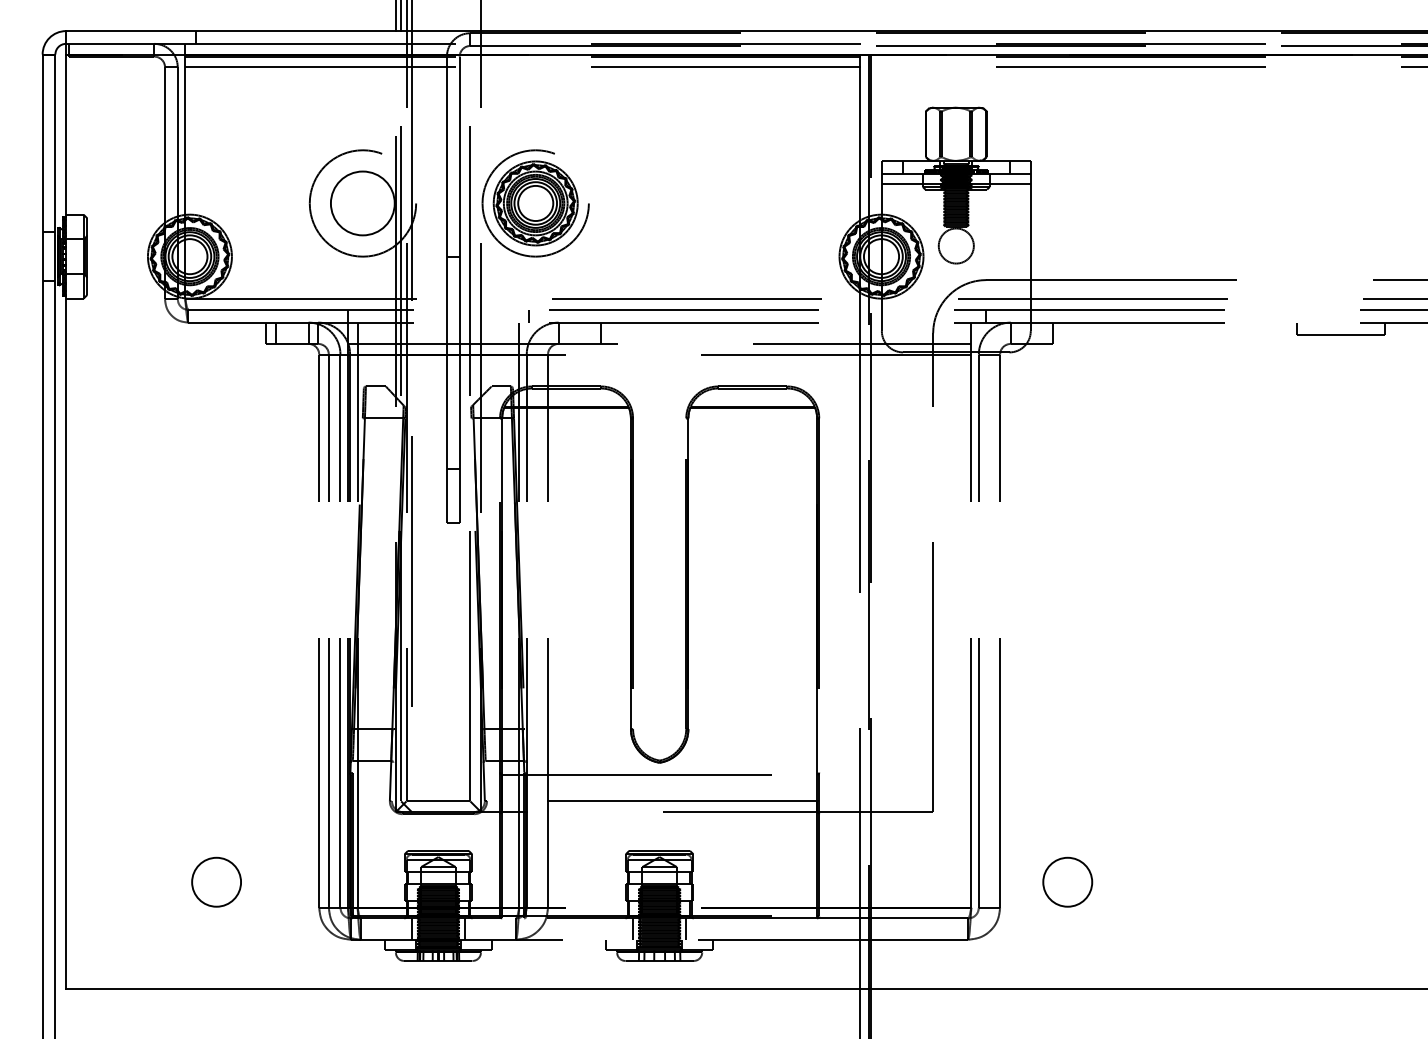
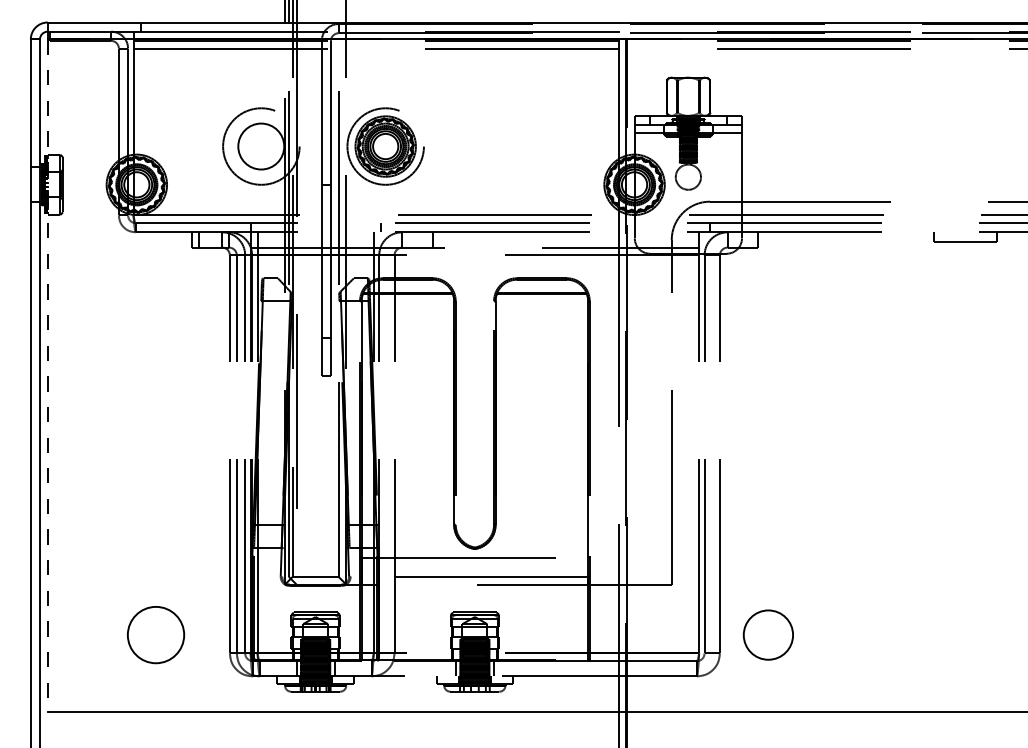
line: (65, 522) -> (47, 376), solid -> dashed
circle: (215, 881) -> (155, 634), size x1.6
circle: (1067, 881) -> (768, 634), size x1.4

